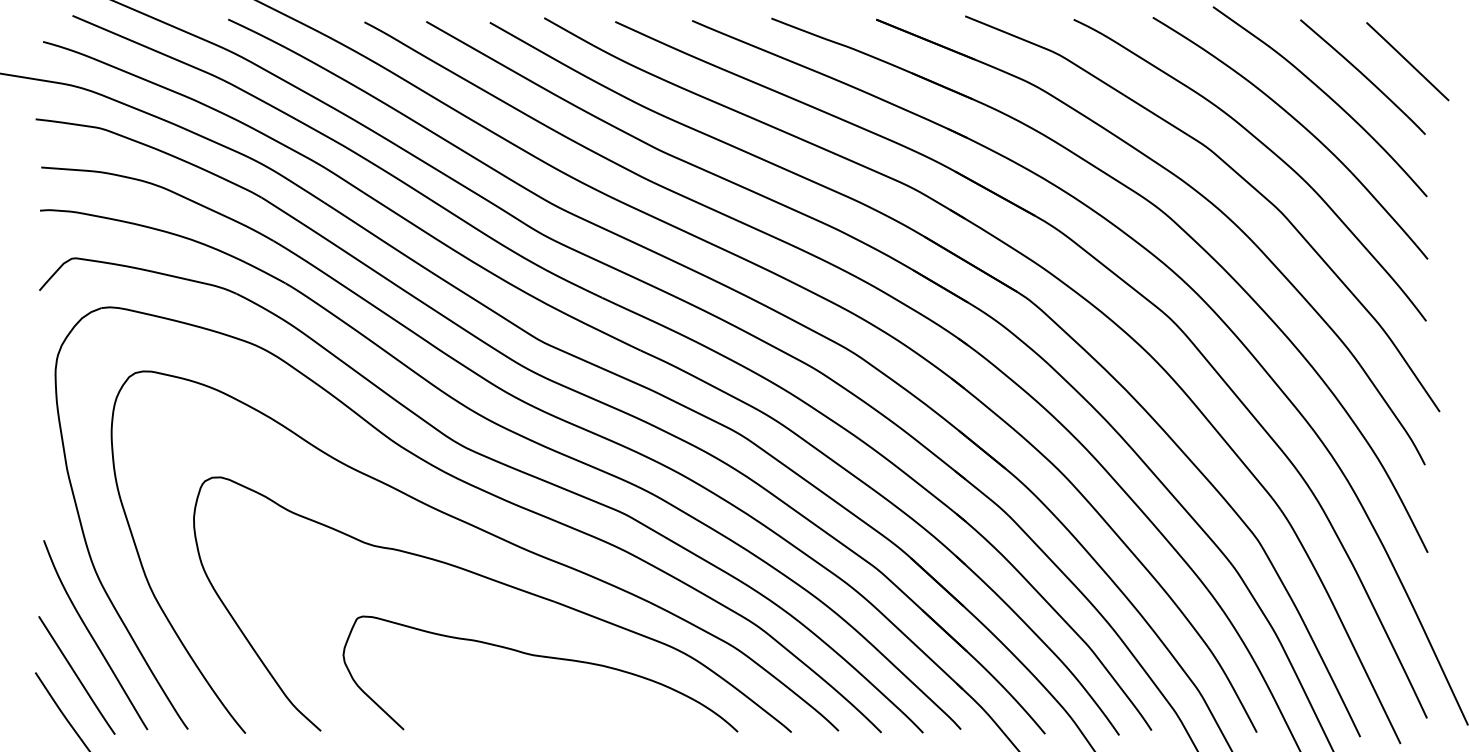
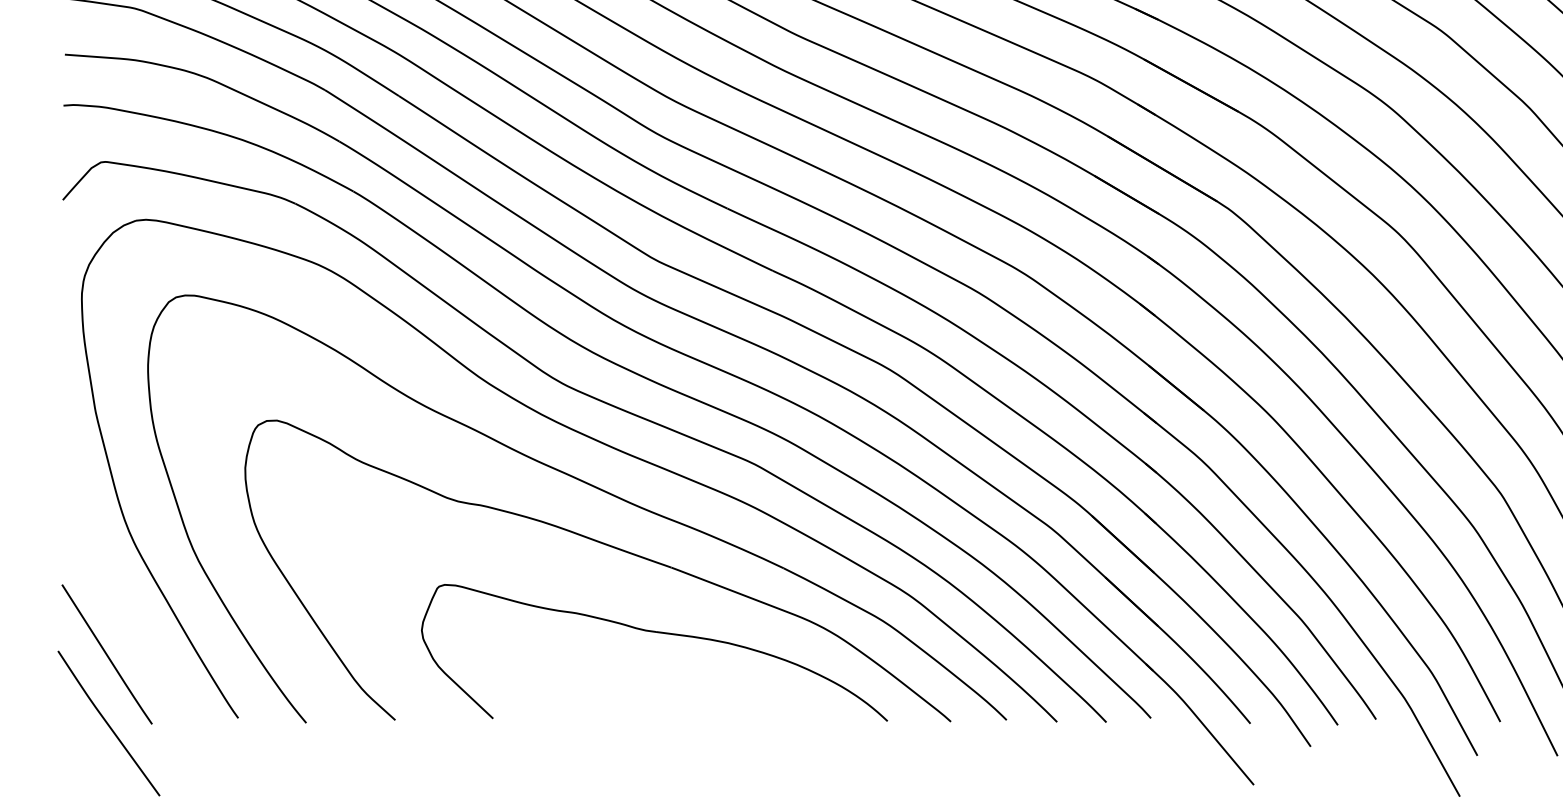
curve: (93, 637) -> (126, 609), removed

